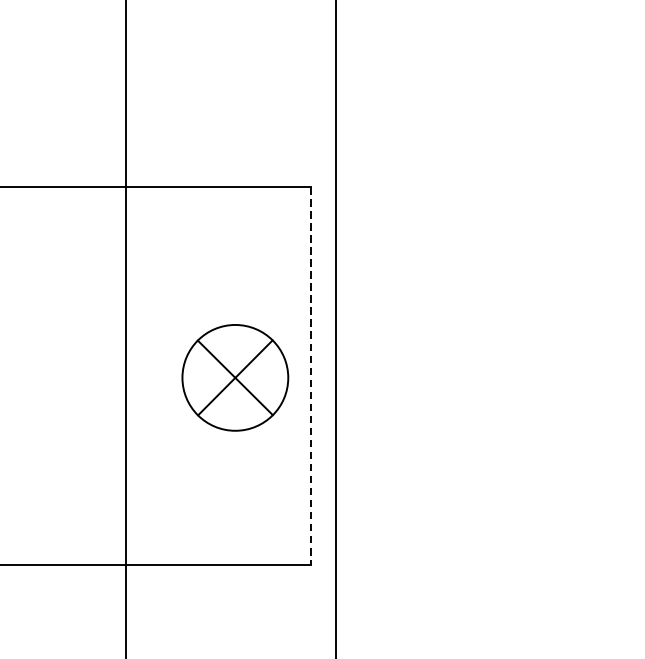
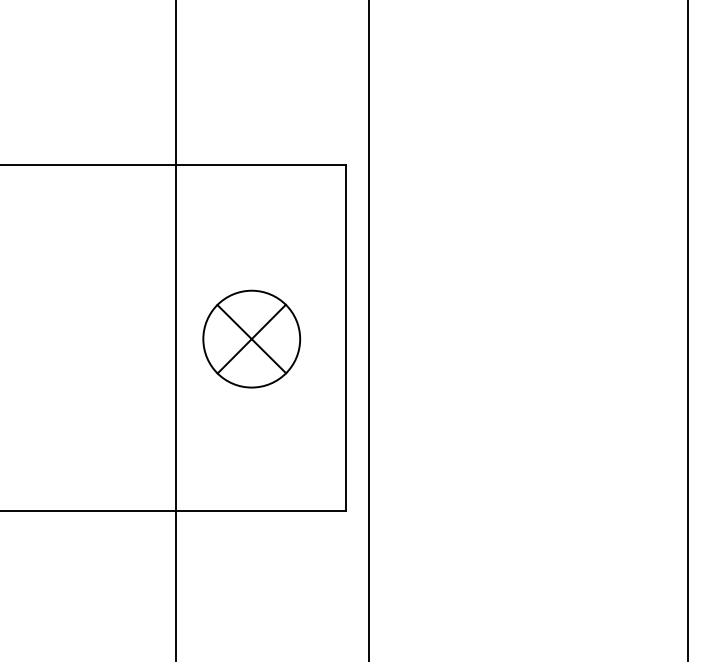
line: (310, 376) -> (345, 337), dashed -> solid
part: (235, 377) -> (251, 338), moved

